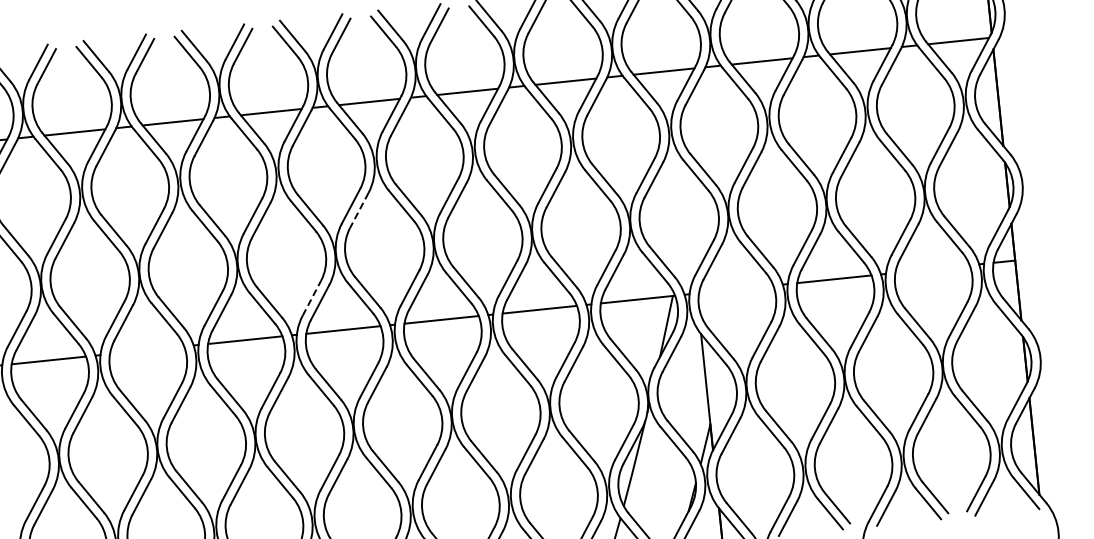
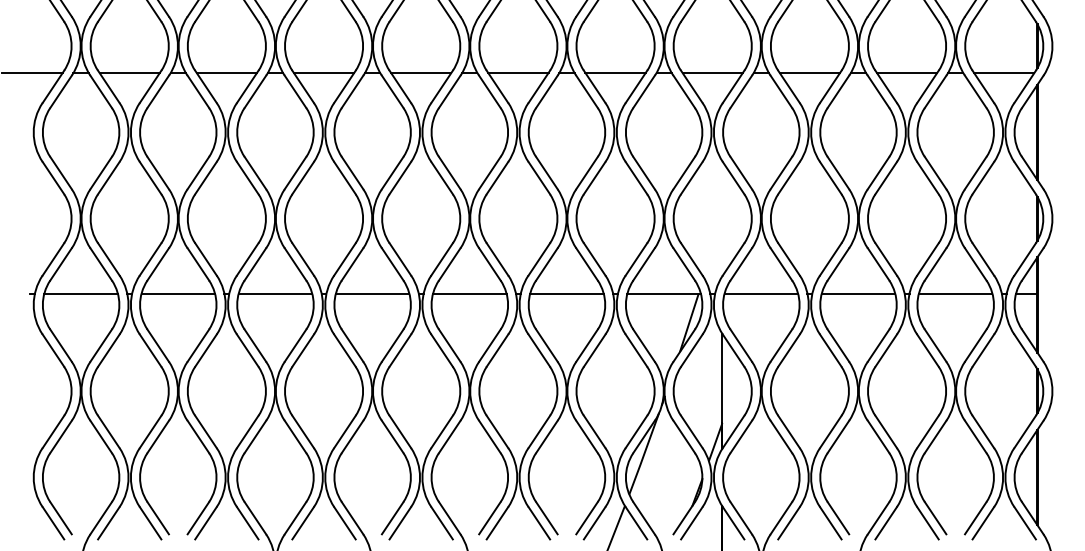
line: (359, 210) -> (400, 178), dashed -> solid
line: (932, 268) -> (955, 293), added
line: (736, 289) -> (761, 293), added
line: (312, 297) -> (345, 258), dashed -> solid
line: (147, 350) -> (178, 293), added

